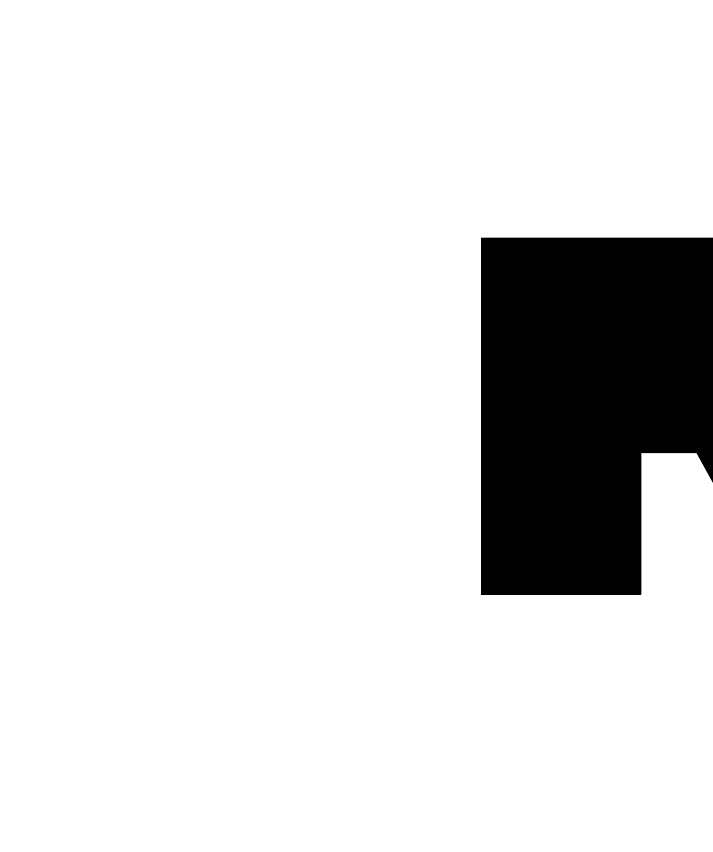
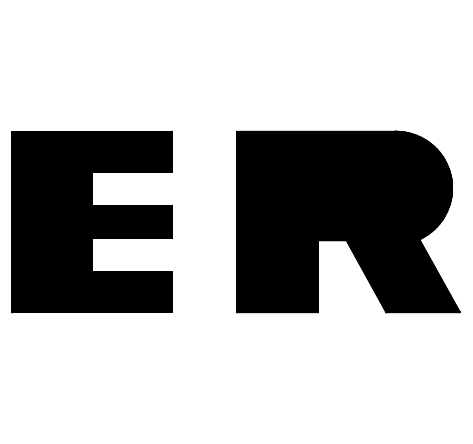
part: (194, 415) -> (91, 221), added

